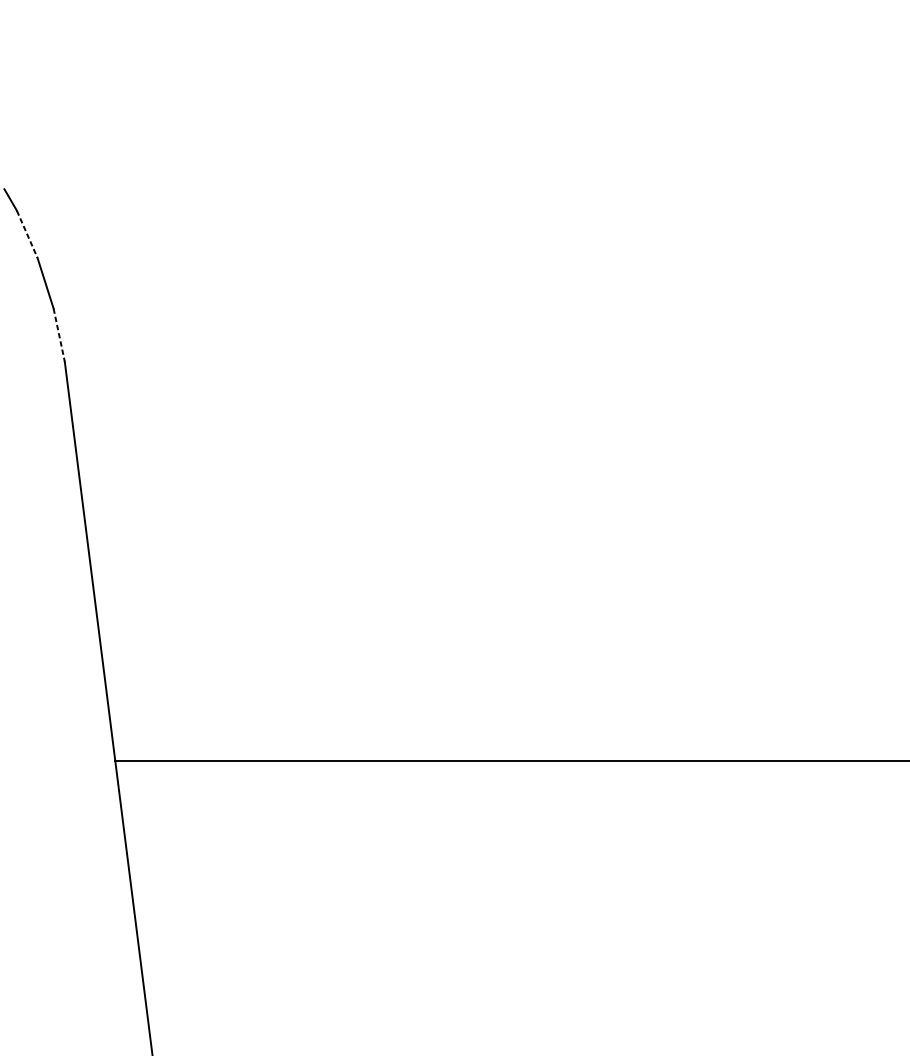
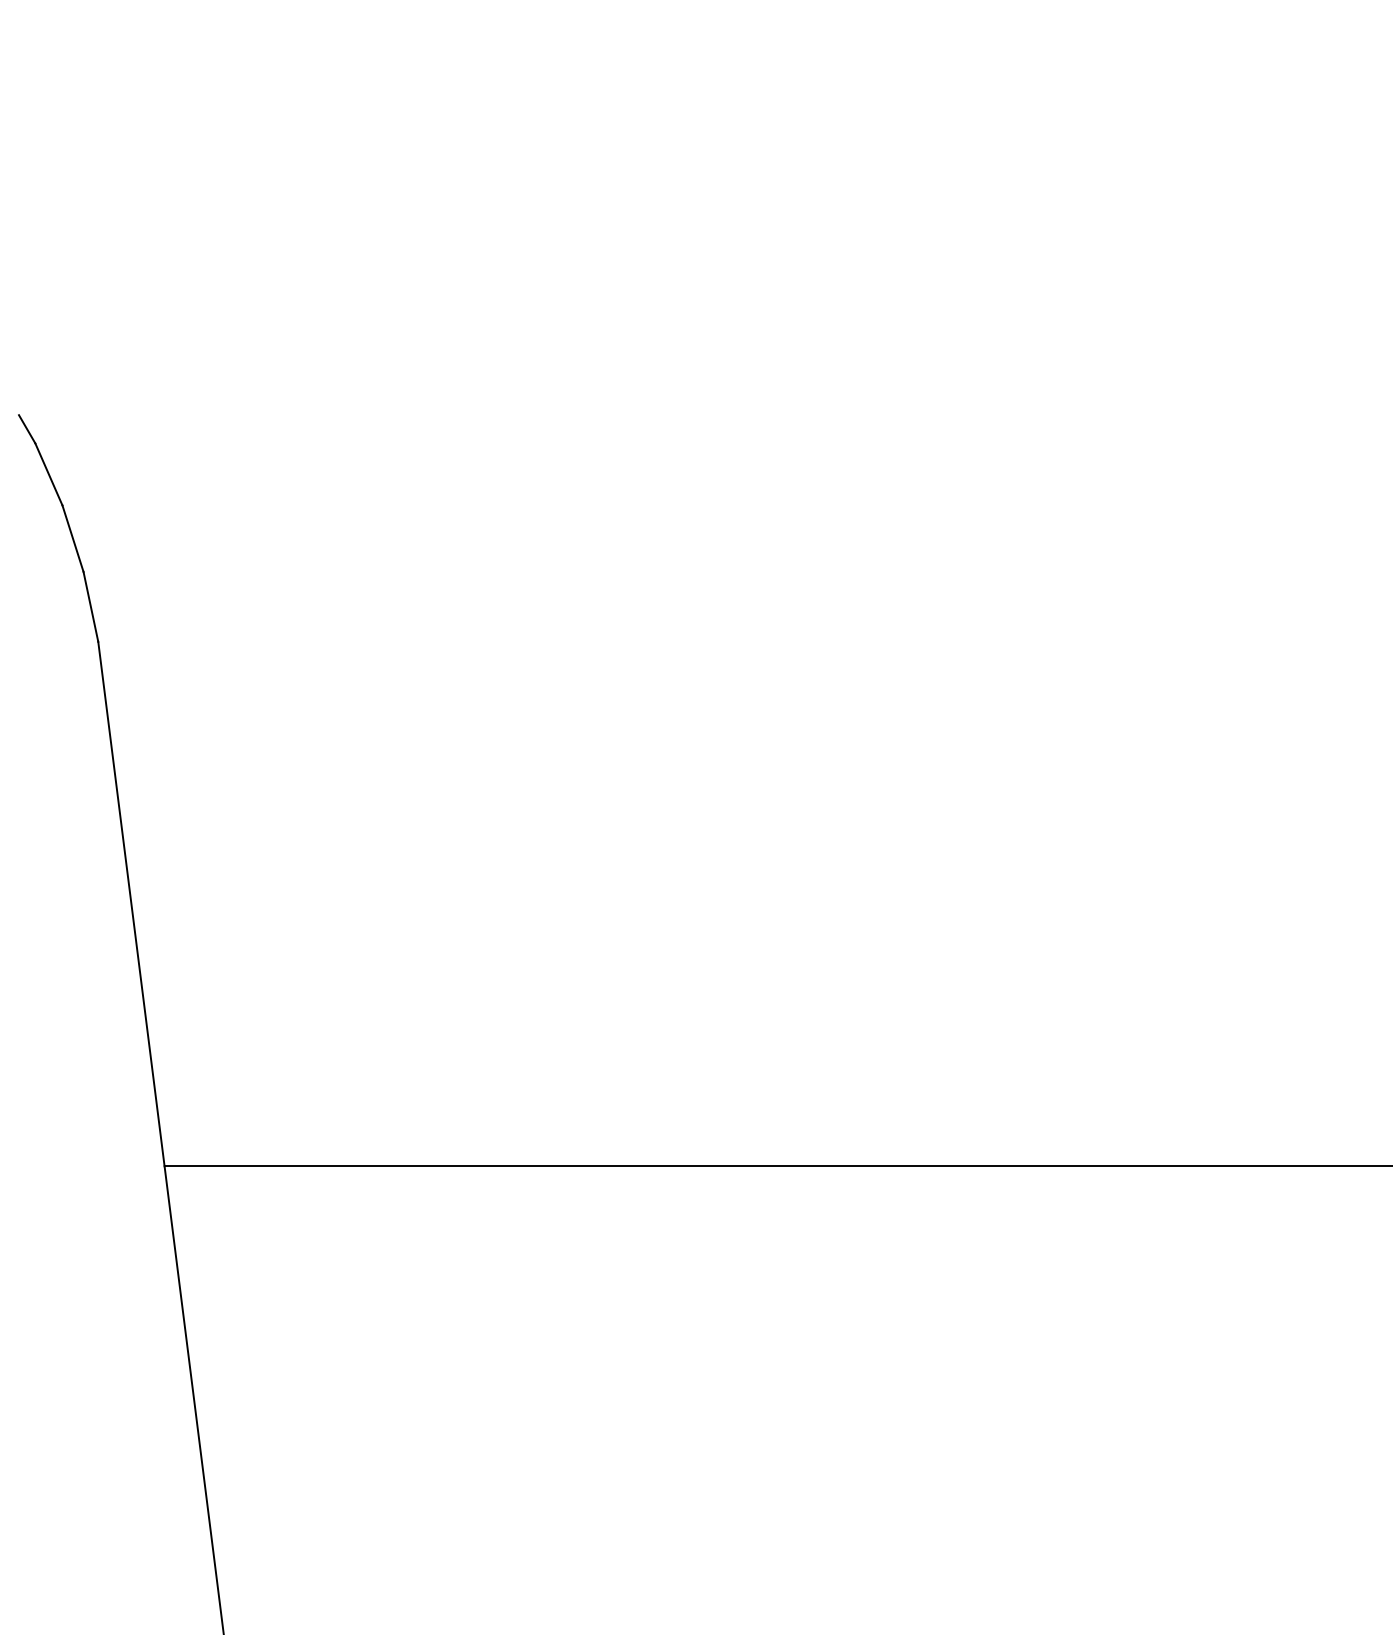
line: (26, 234) -> (48, 474), dashed -> solid
line: (58, 334) -> (90, 606), dashed -> solid

